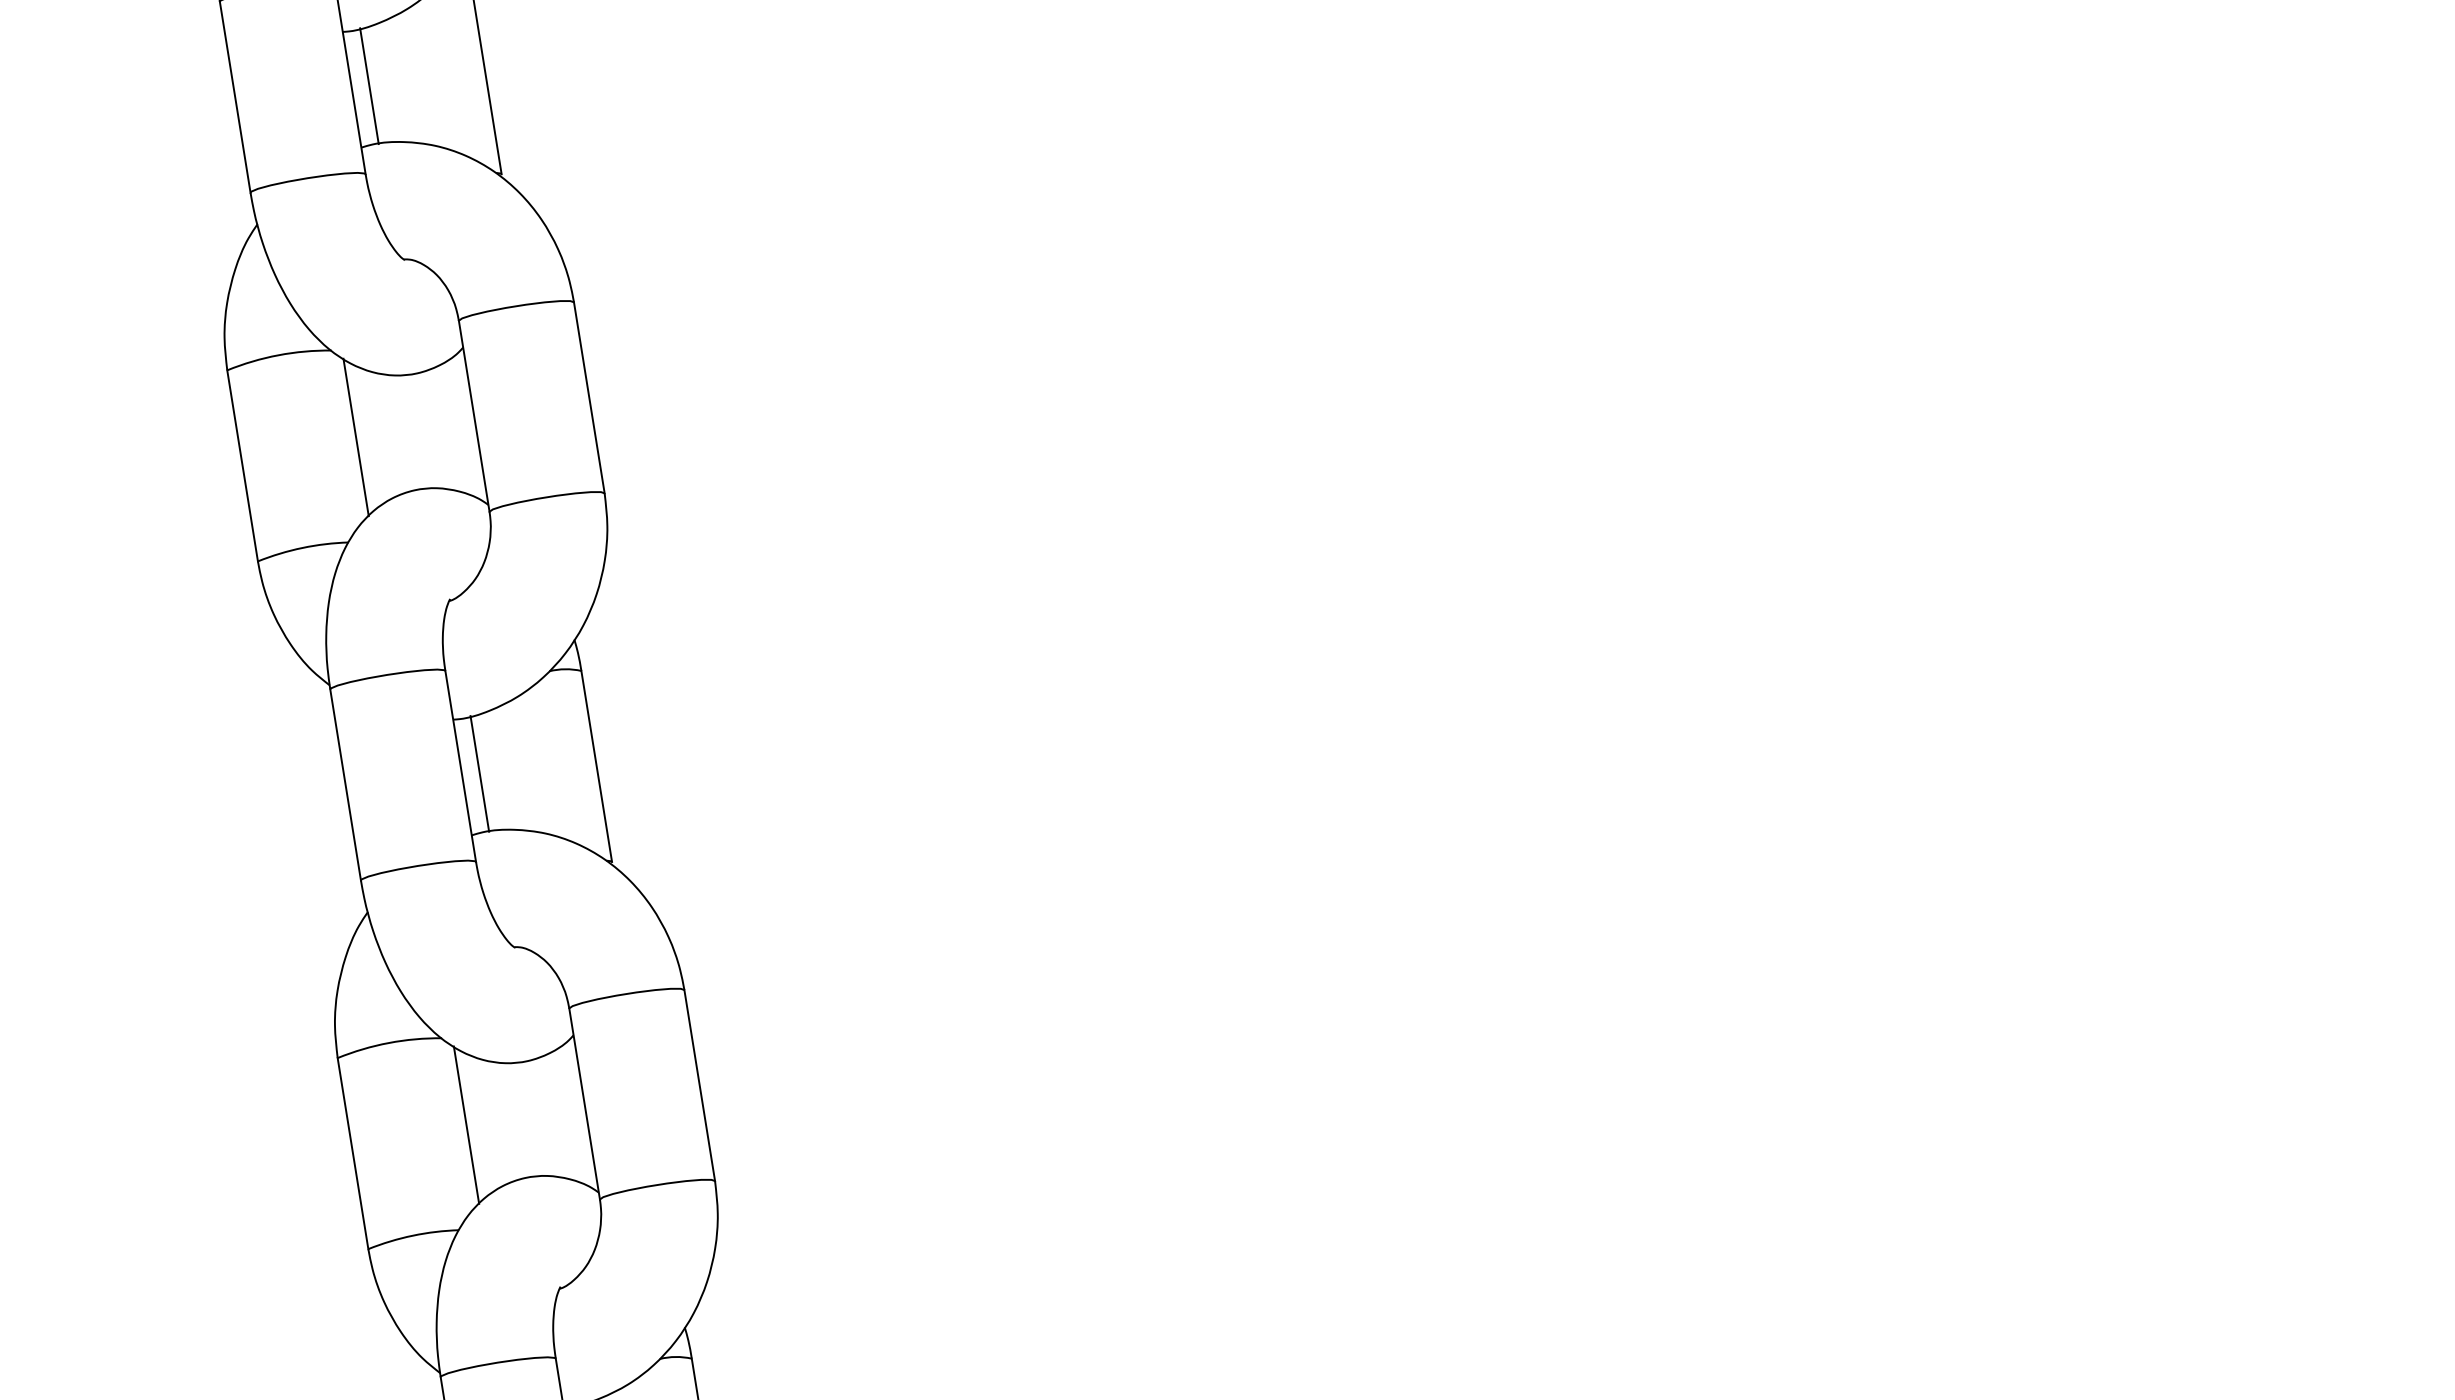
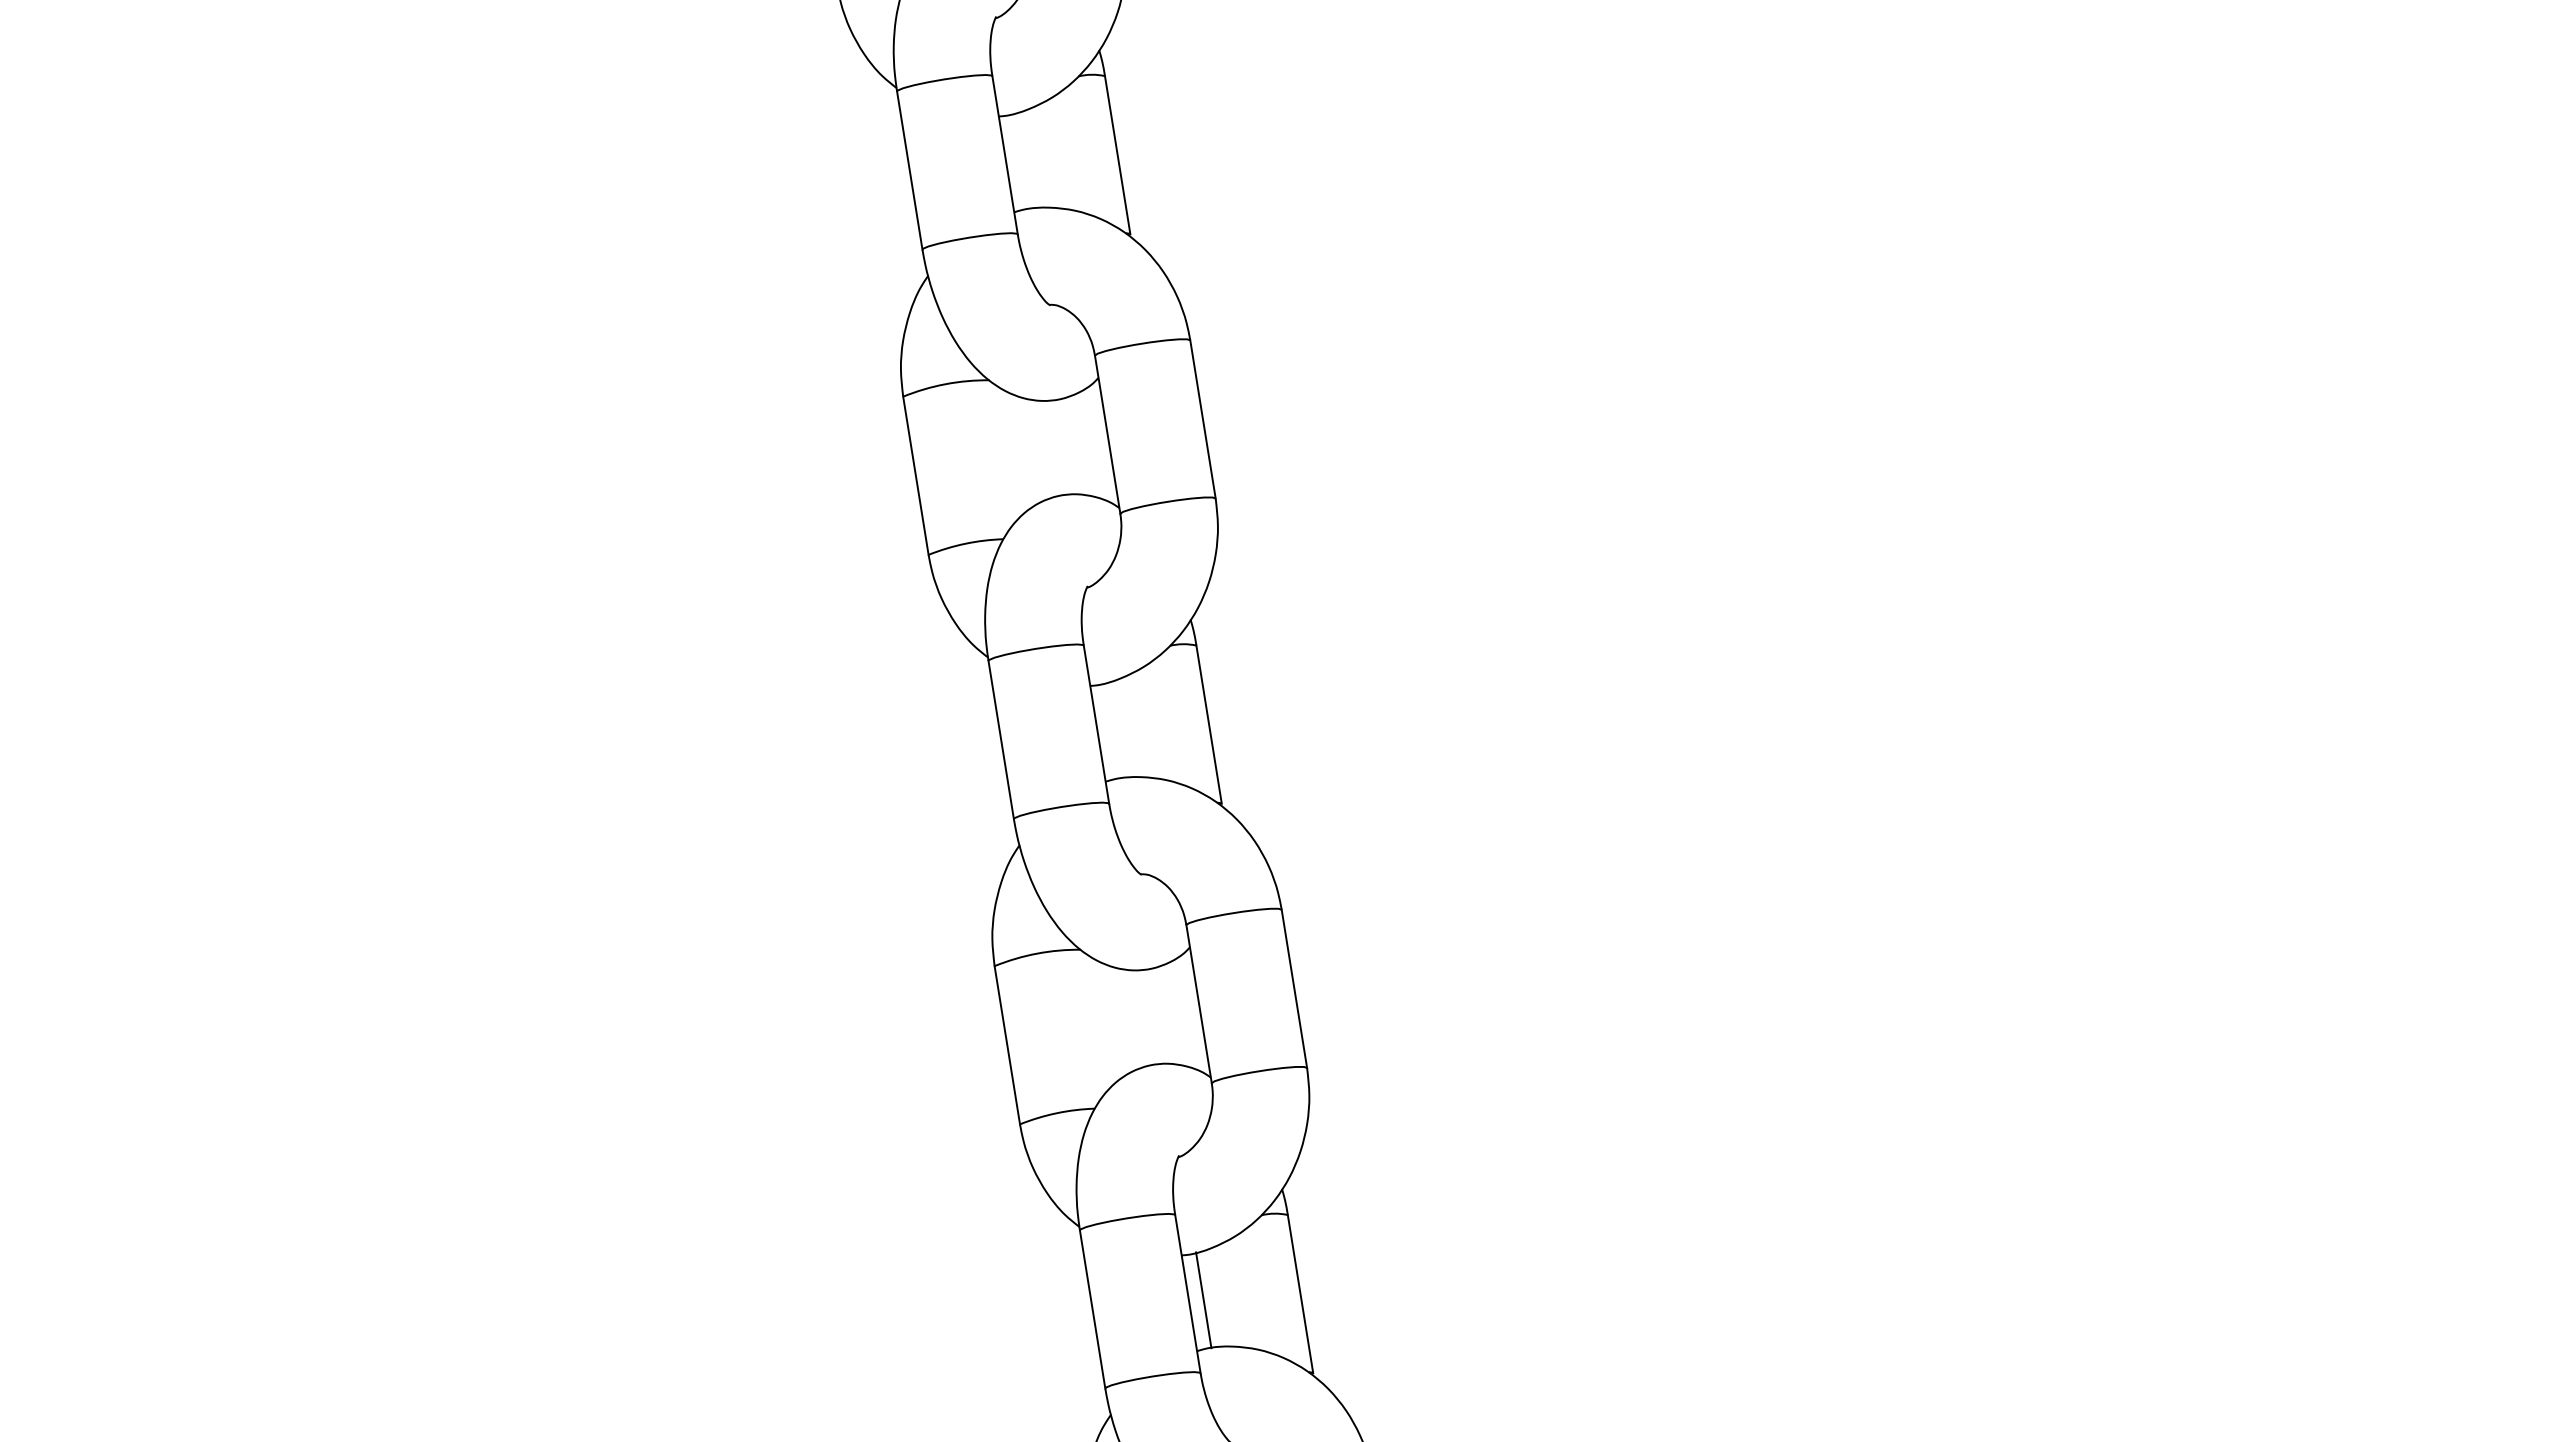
line: (368, 86) -> (1020, 161), removed
line: (355, 437) -> (1009, 452), removed
line: (480, 773) -> (1112, 730), removed
line: (465, 1124) -> (1100, 1021), removed

